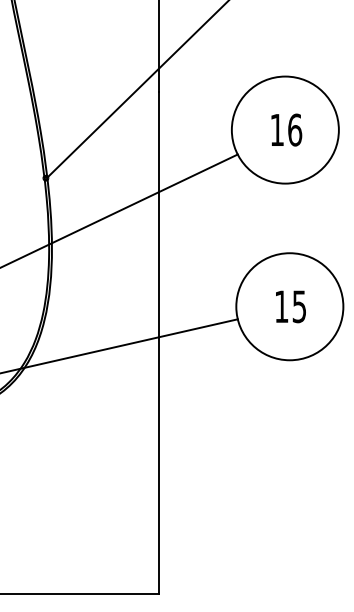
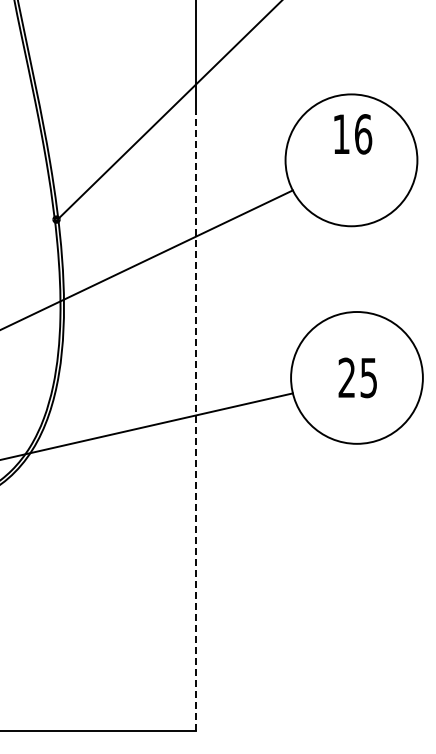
text: (287, 130) -> (353, 134), moved
text: (281, 306) -> (346, 377), 15 -> 25
line: (158, 342) -> (195, 422), solid -> dashed

